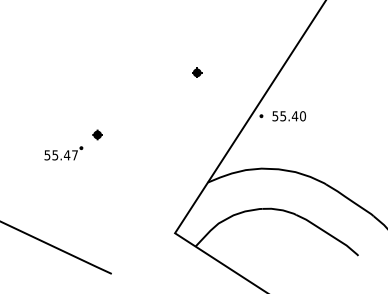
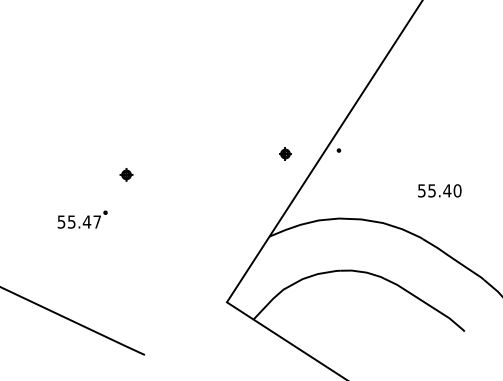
part: (197, 72) -> (285, 153), moved
text: (288, 116) -> (438, 191), moved
part: (63, 153) -> (82, 219), moved

